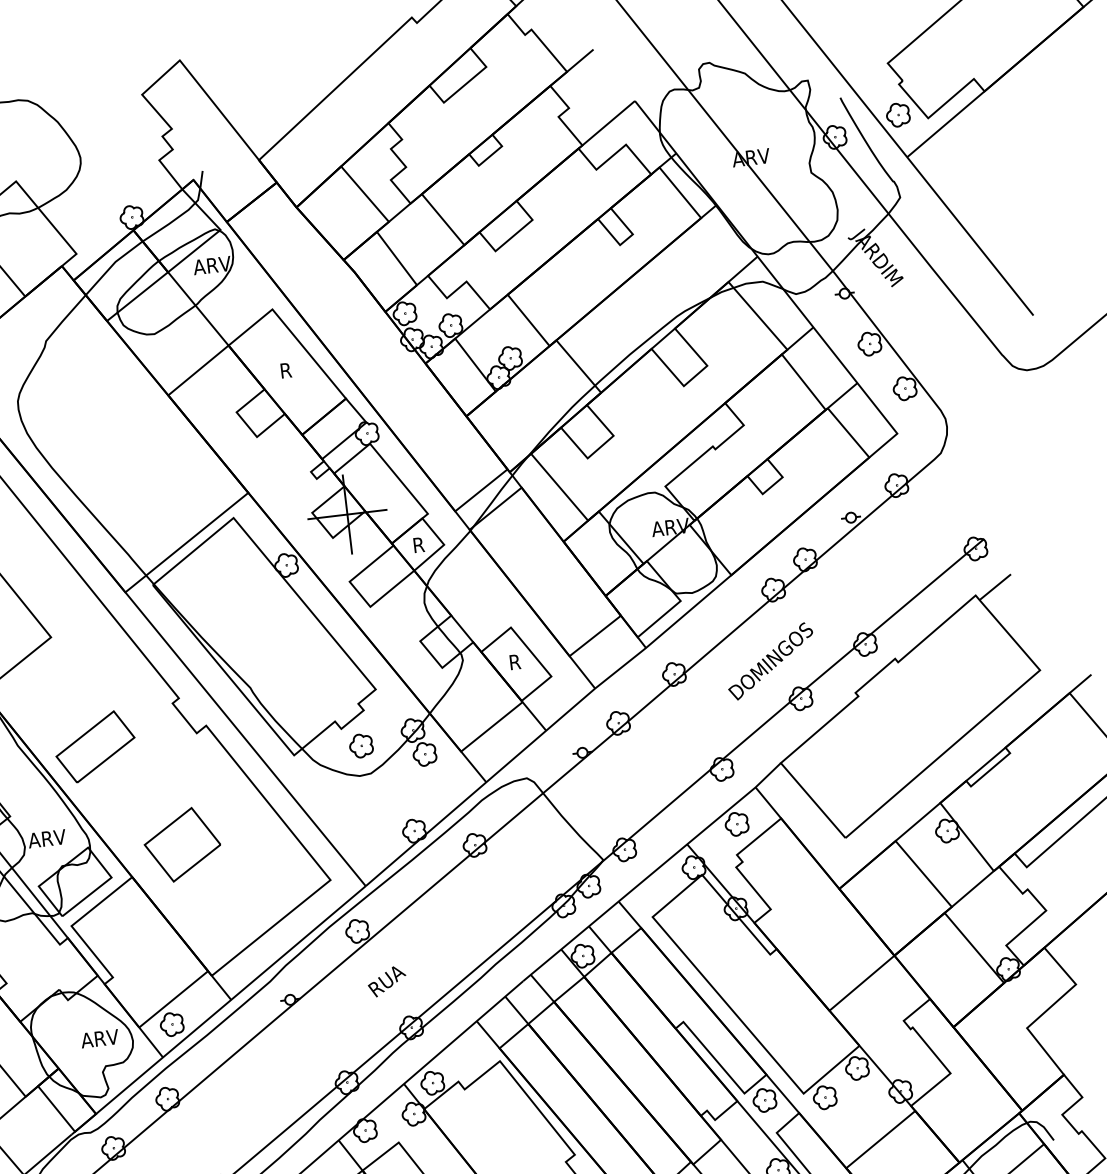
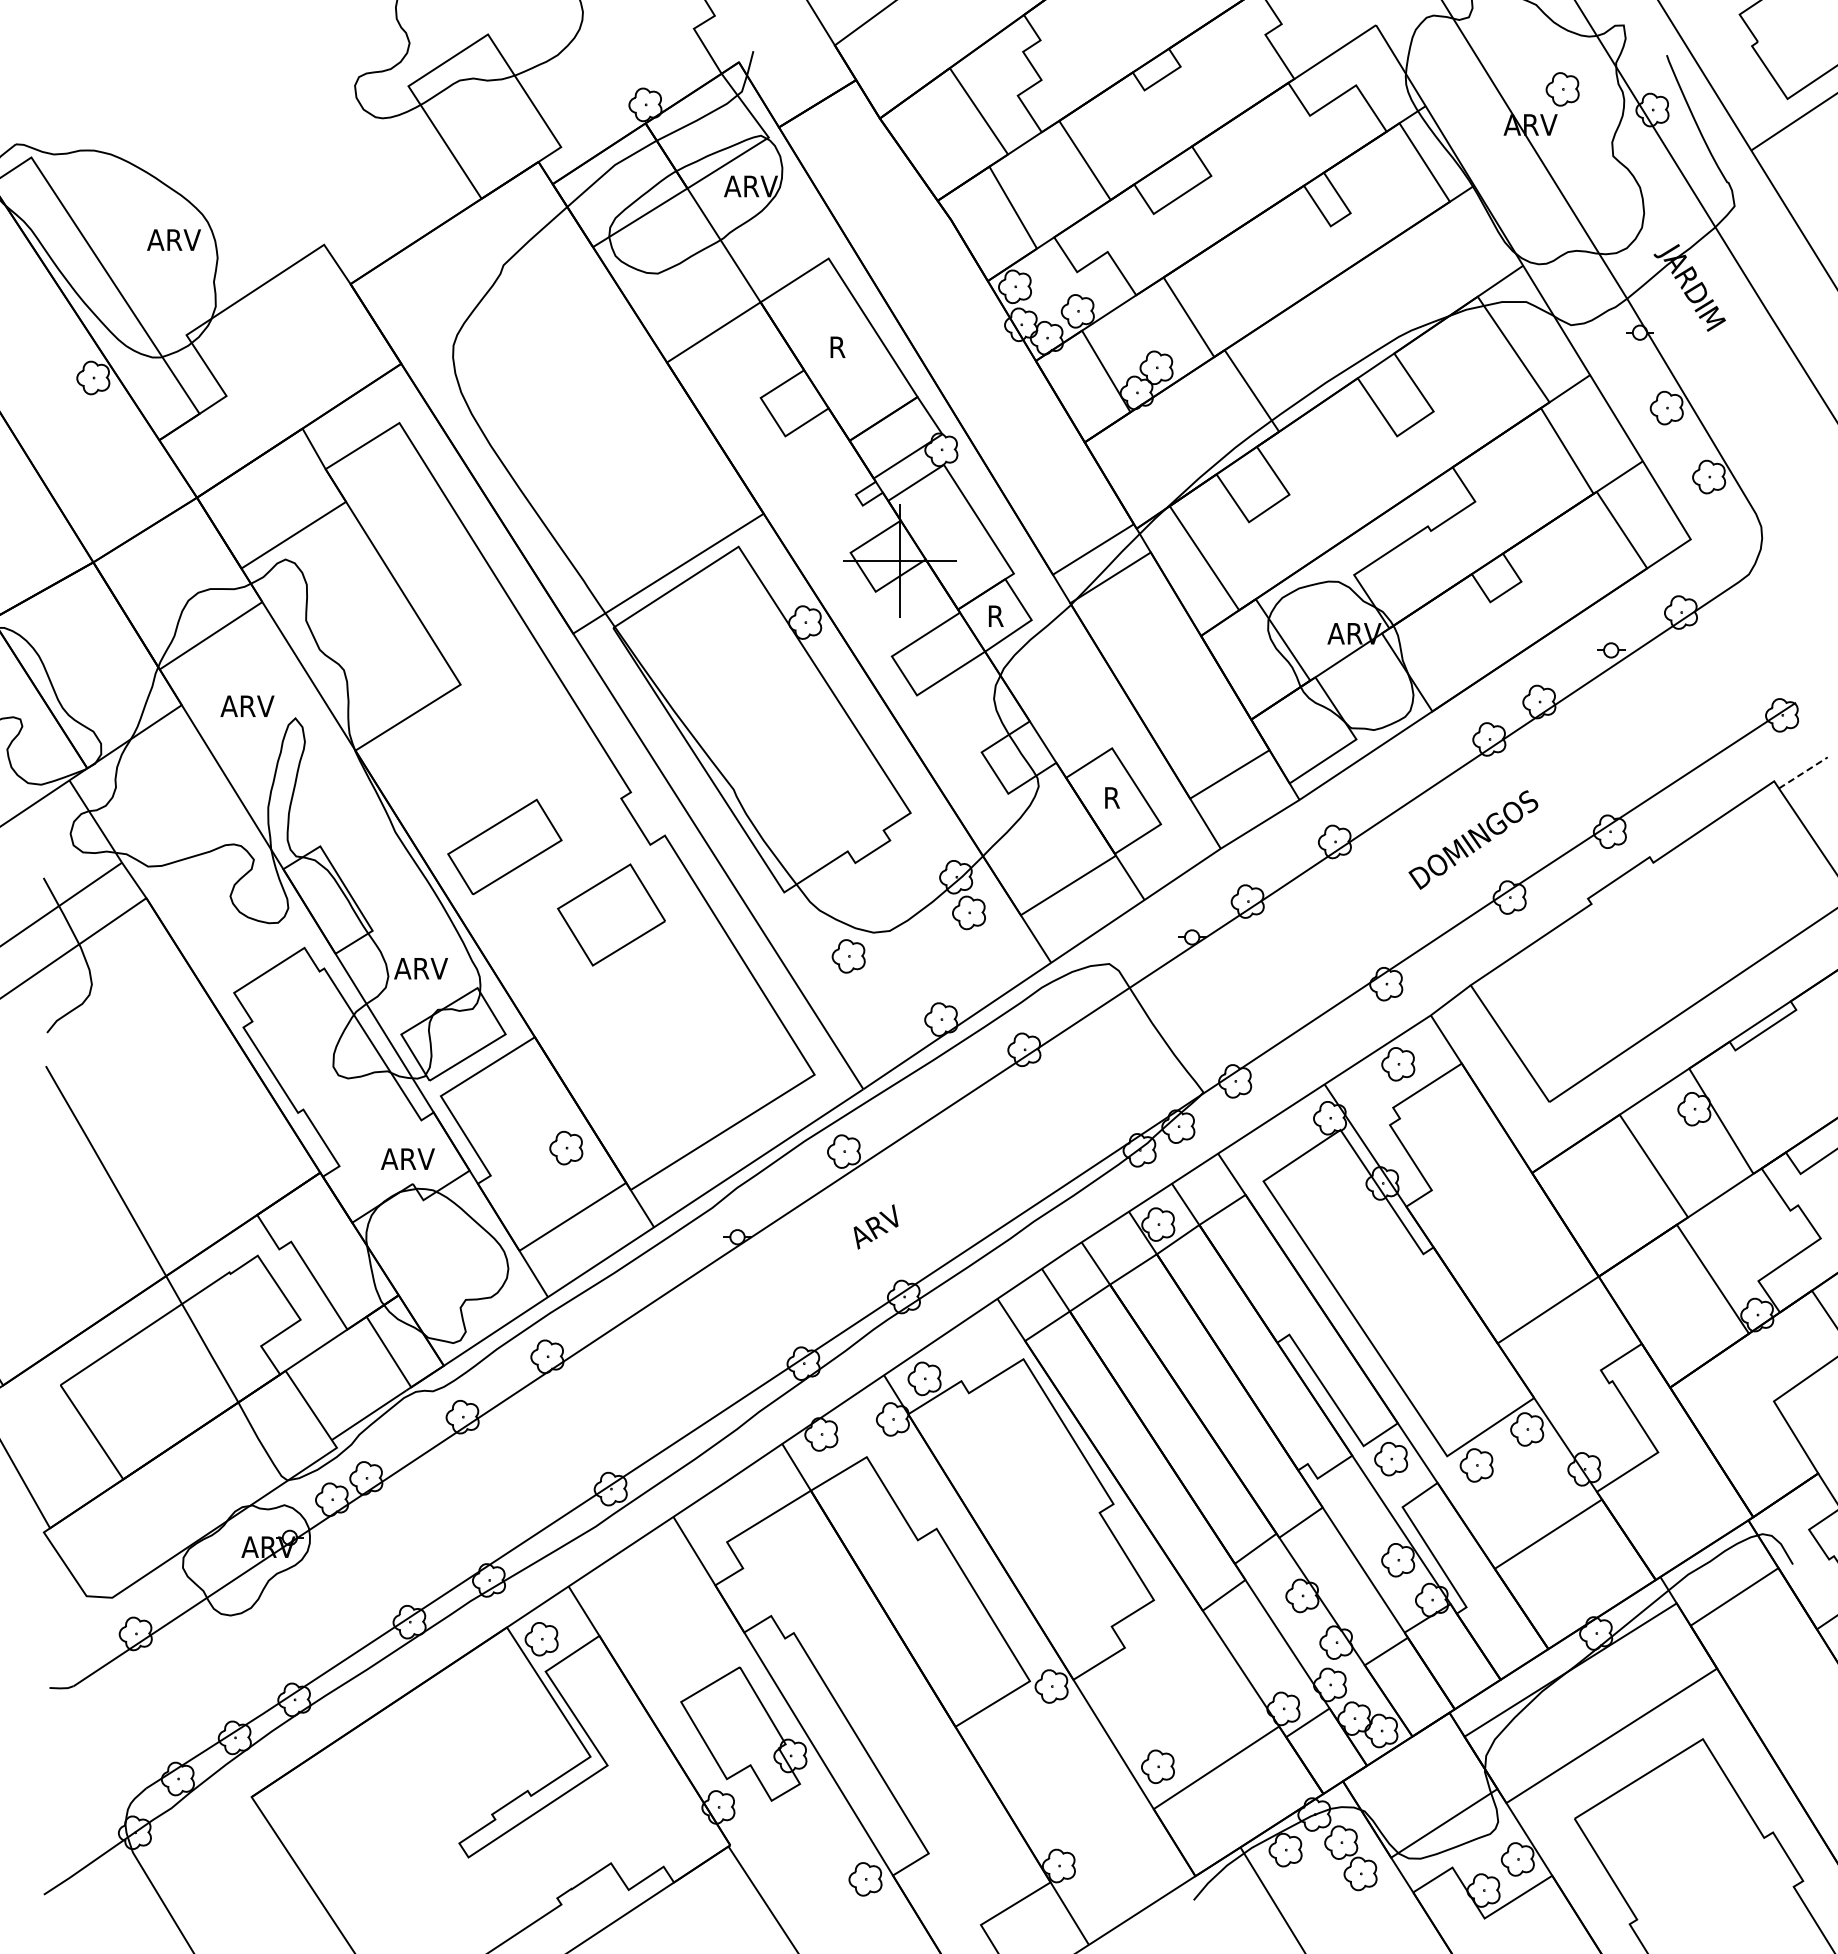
part: (898, 115) -> (1562, 89), moved
line: (995, 586) -> (1803, 772), solid -> dashed
part: (361, 746) -> (848, 956), moved
part: (182, 844) -> (611, 914), moved
text: (387, 980) -> (877, 1226), RUA -> ARV
part: (172, 1024) -> (566, 1148), moved
text: (99, 1038) -> (407, 1158), moved

